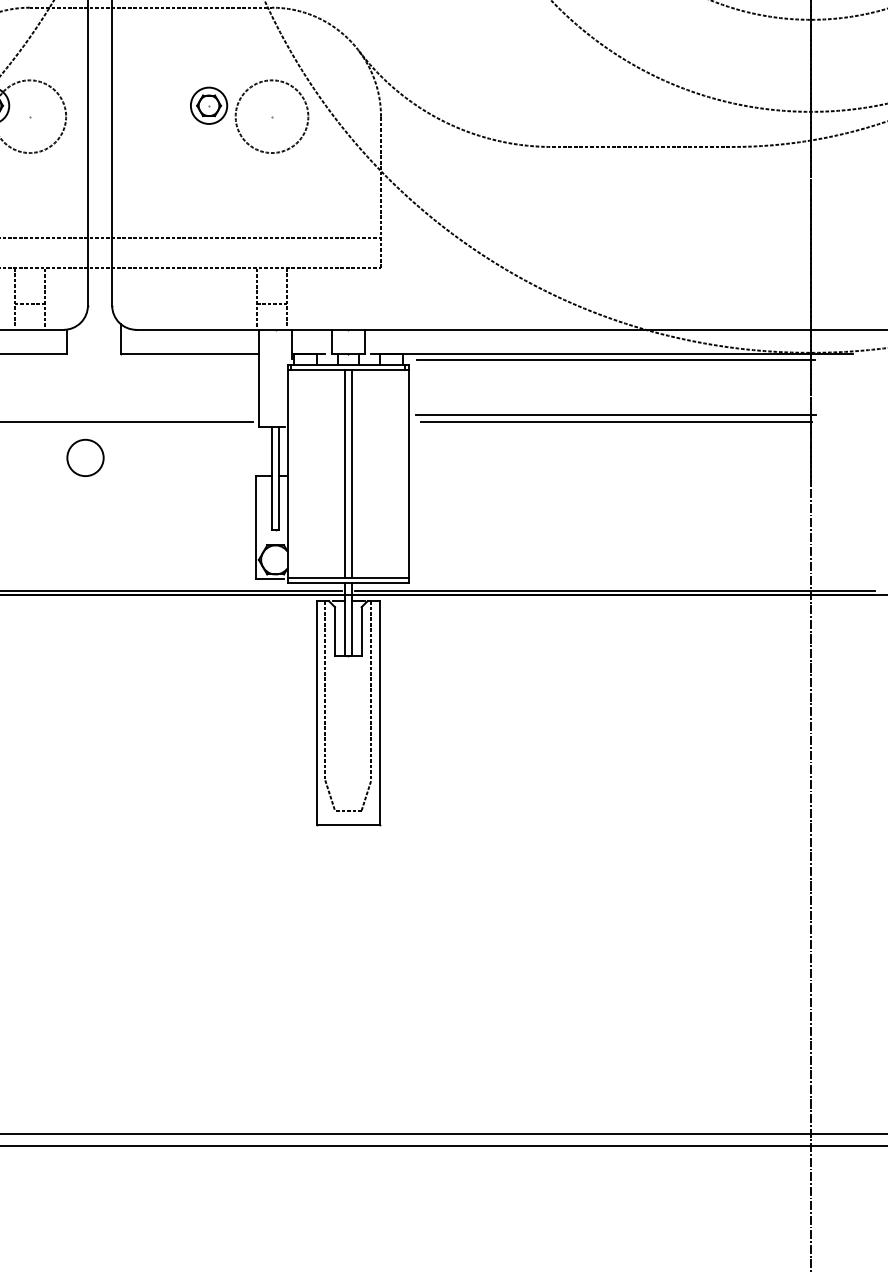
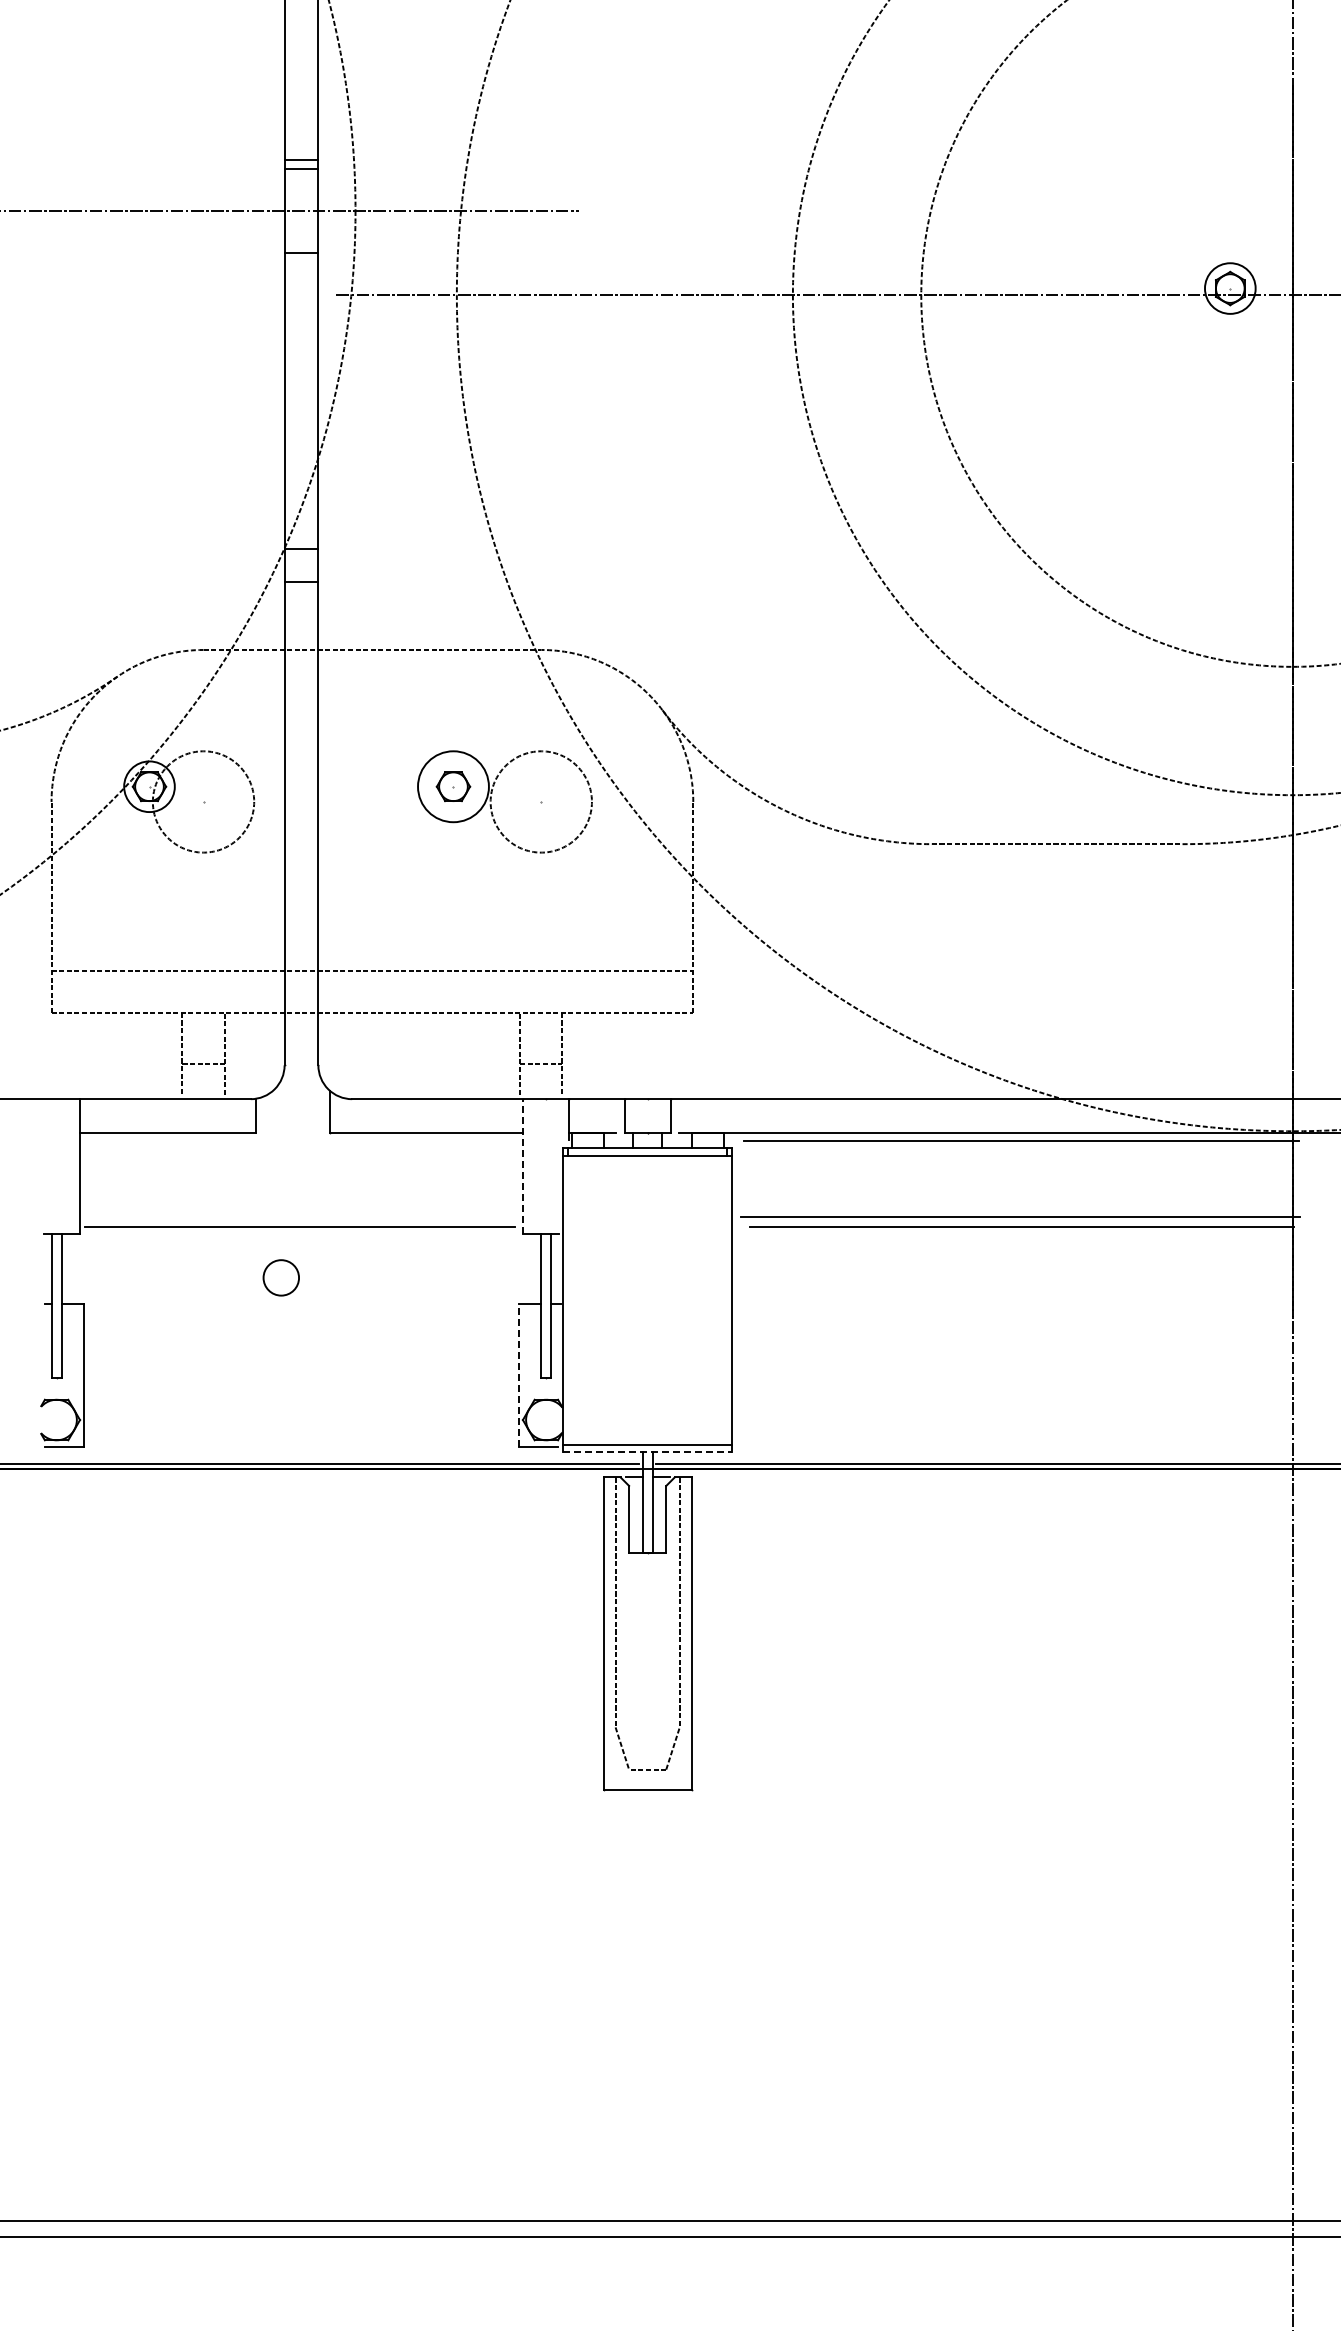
circle: (209, 105) -> (453, 786), size x1.4
line: (259, 378) -> (523, 1166), solid -> dashed
circle: (85, 457) -> (281, 1277), size x0.7
line: (344, 473) -> (642, 1299), removed
line: (351, 473) -> (652, 1299), removed
line: (256, 527) -> (519, 1375), solid -> dashed
line: (348, 583) -> (648, 1452), solid -> dashed

